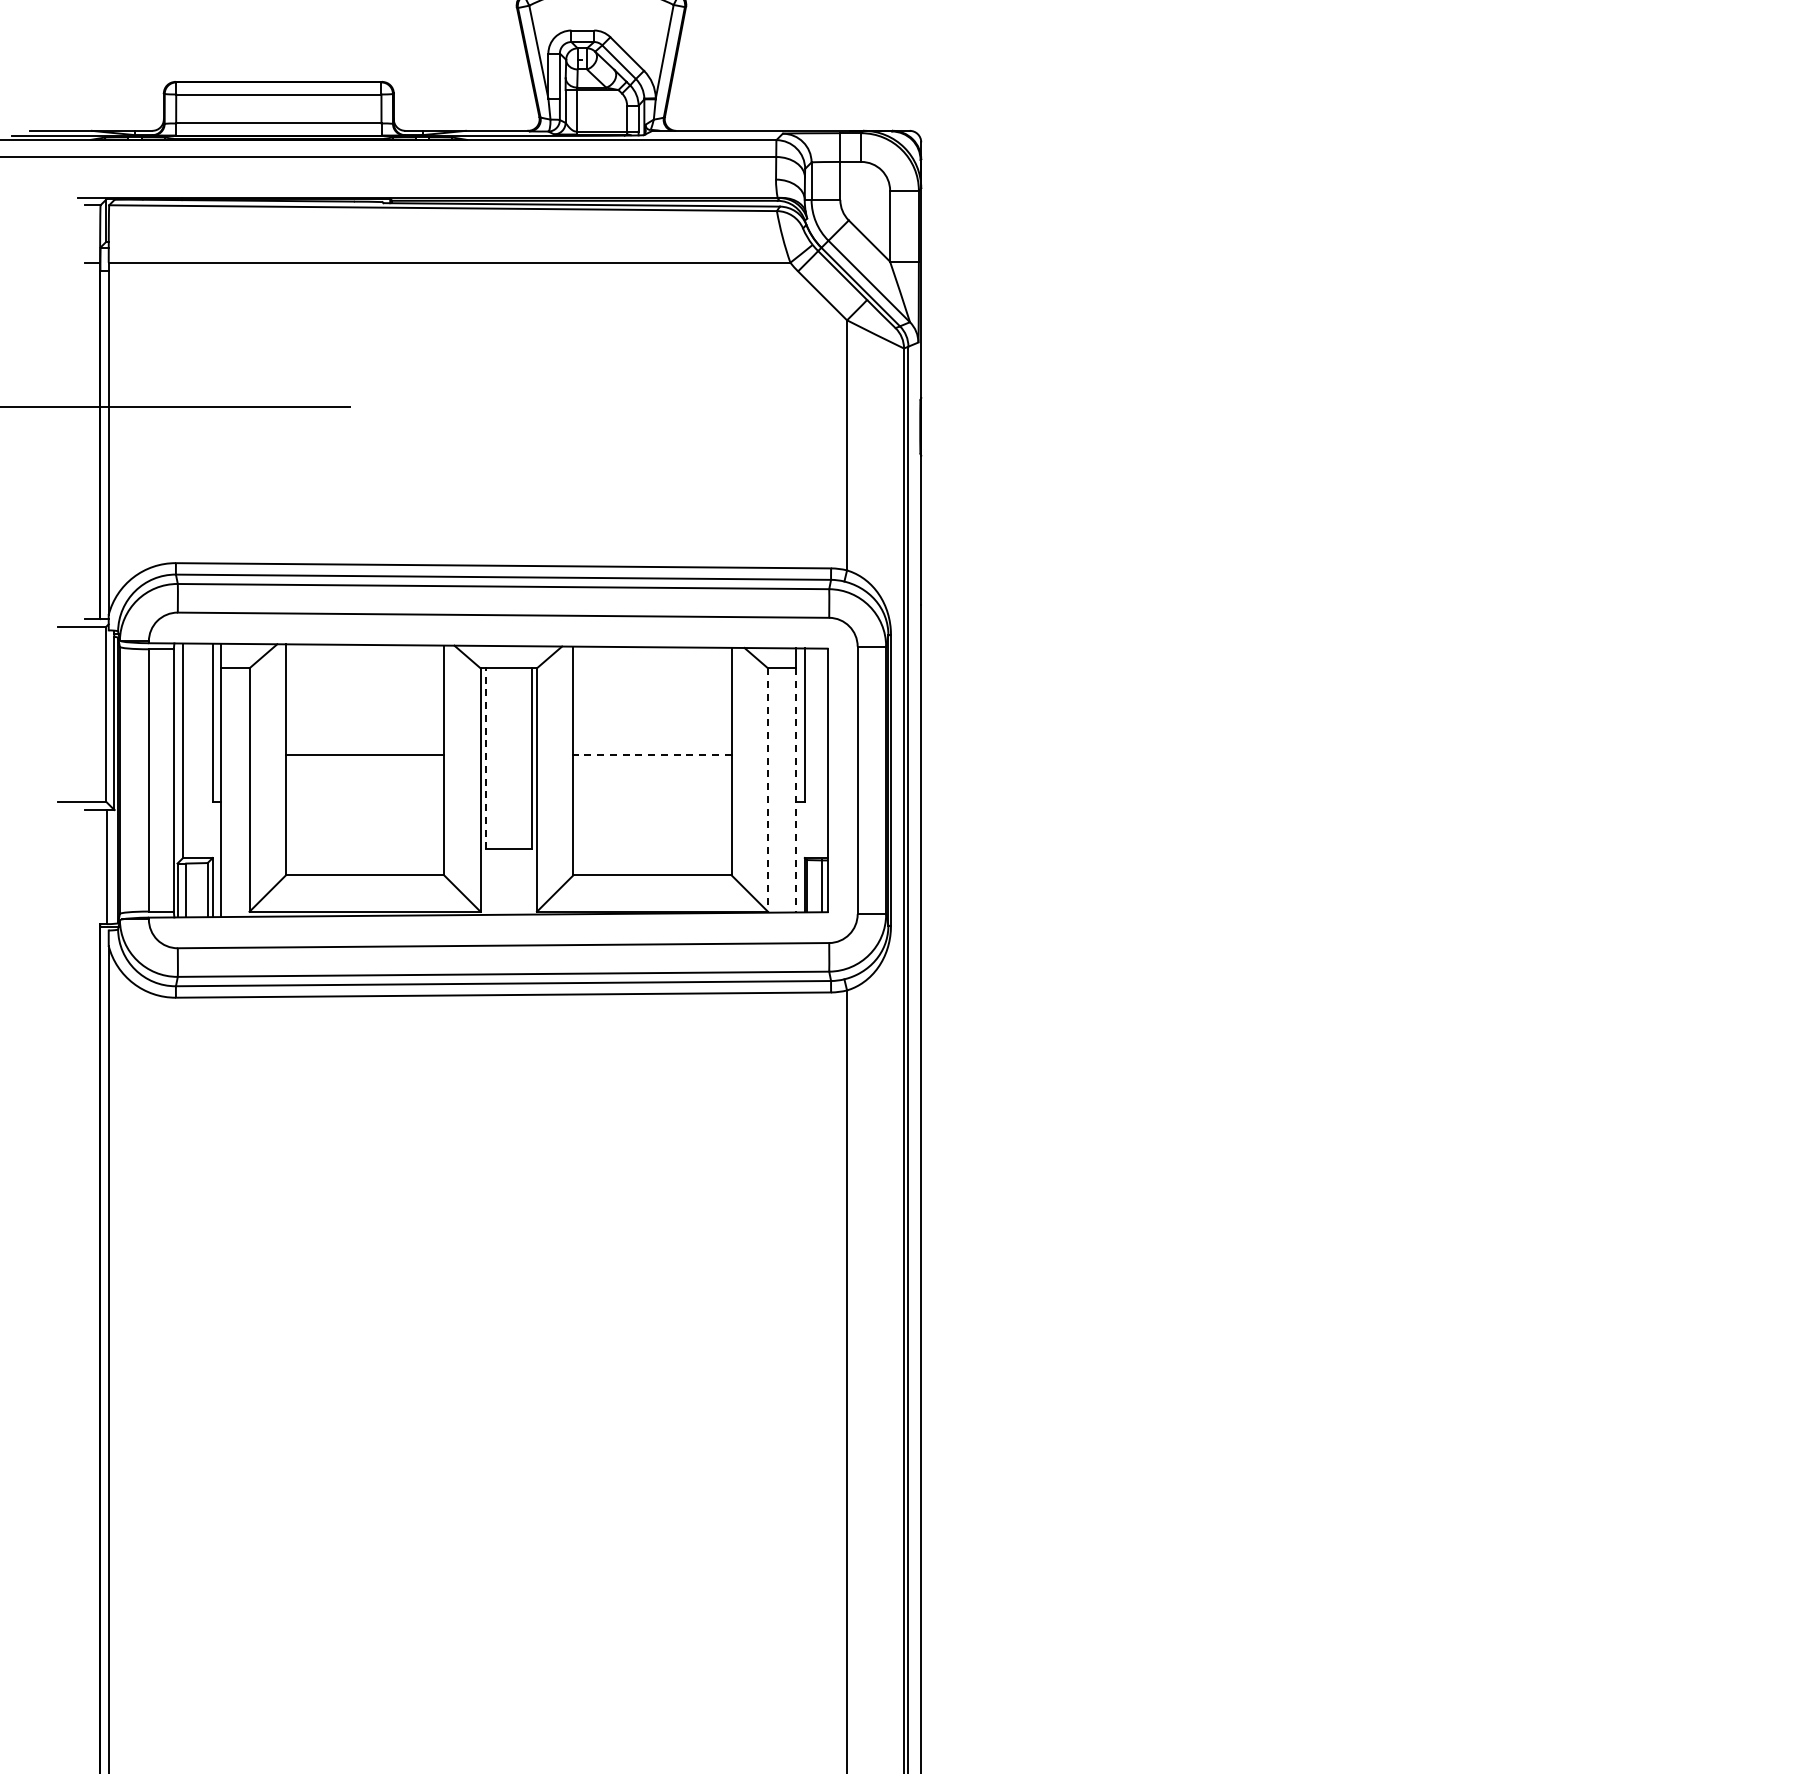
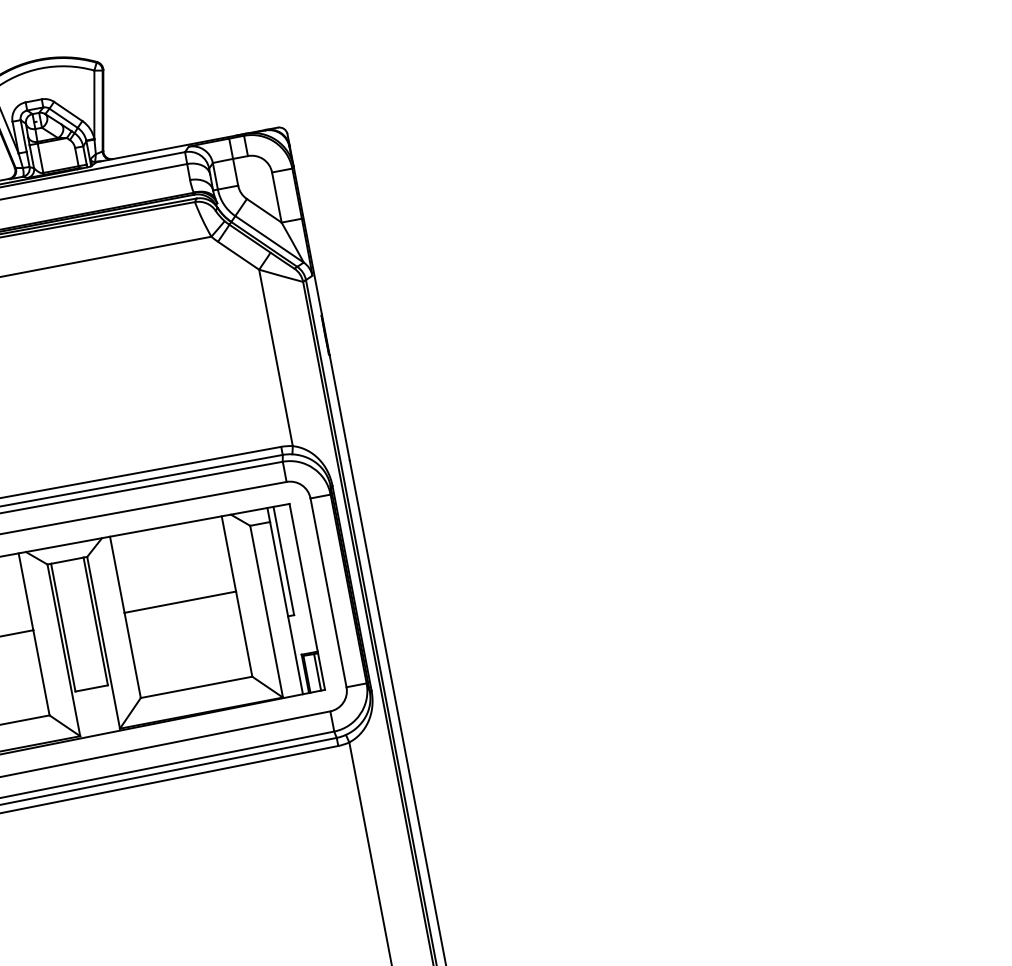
line: (652, 754) -> (180, 602), dashed -> solid
line: (485, 758) -> (63, 627), dashed -> solid
line: (768, 790) -> (266, 611), dashed -> solid
line: (796, 790) -> (286, 608), dashed -> solid

